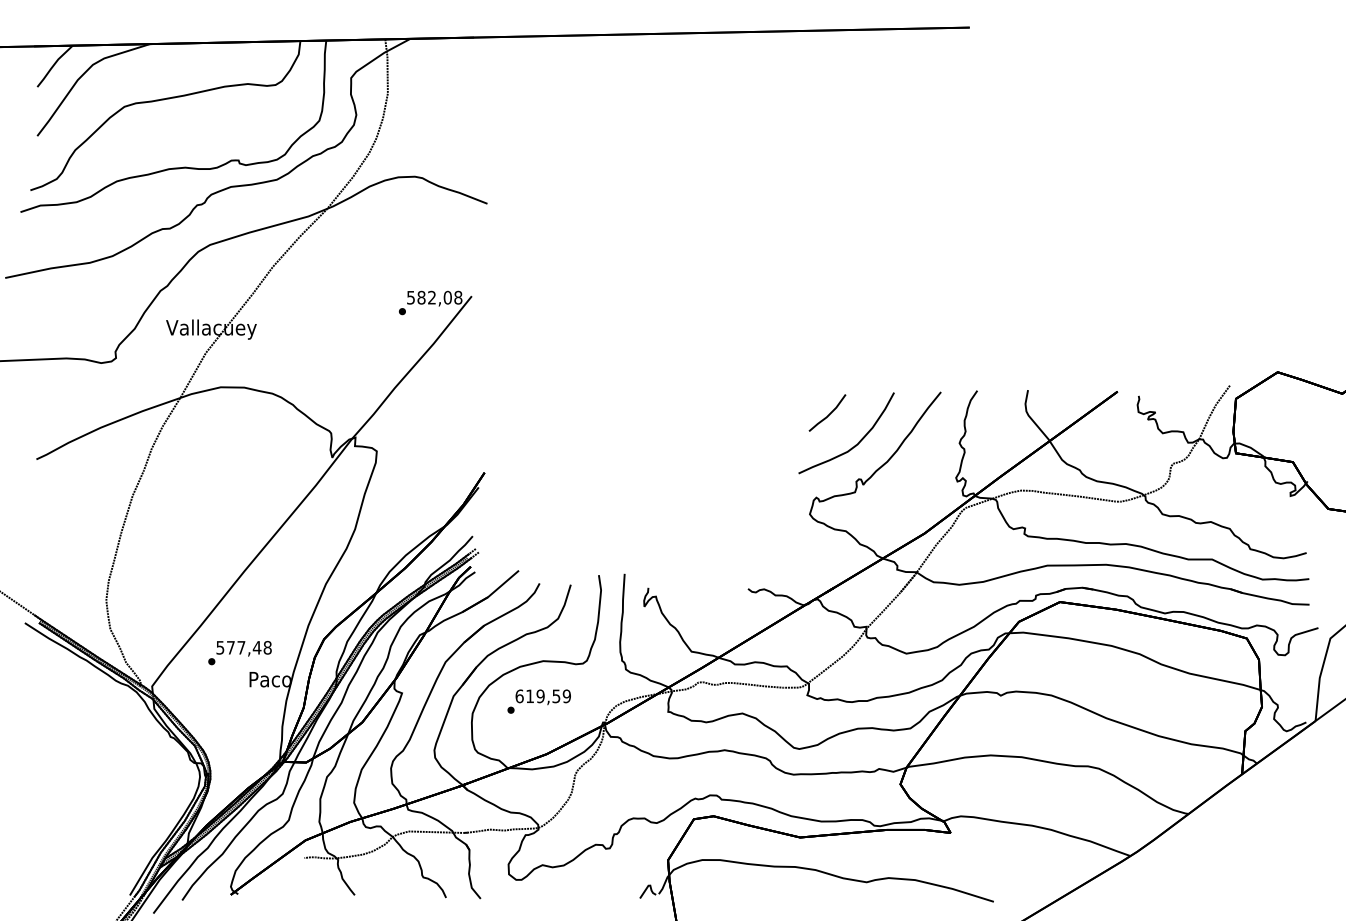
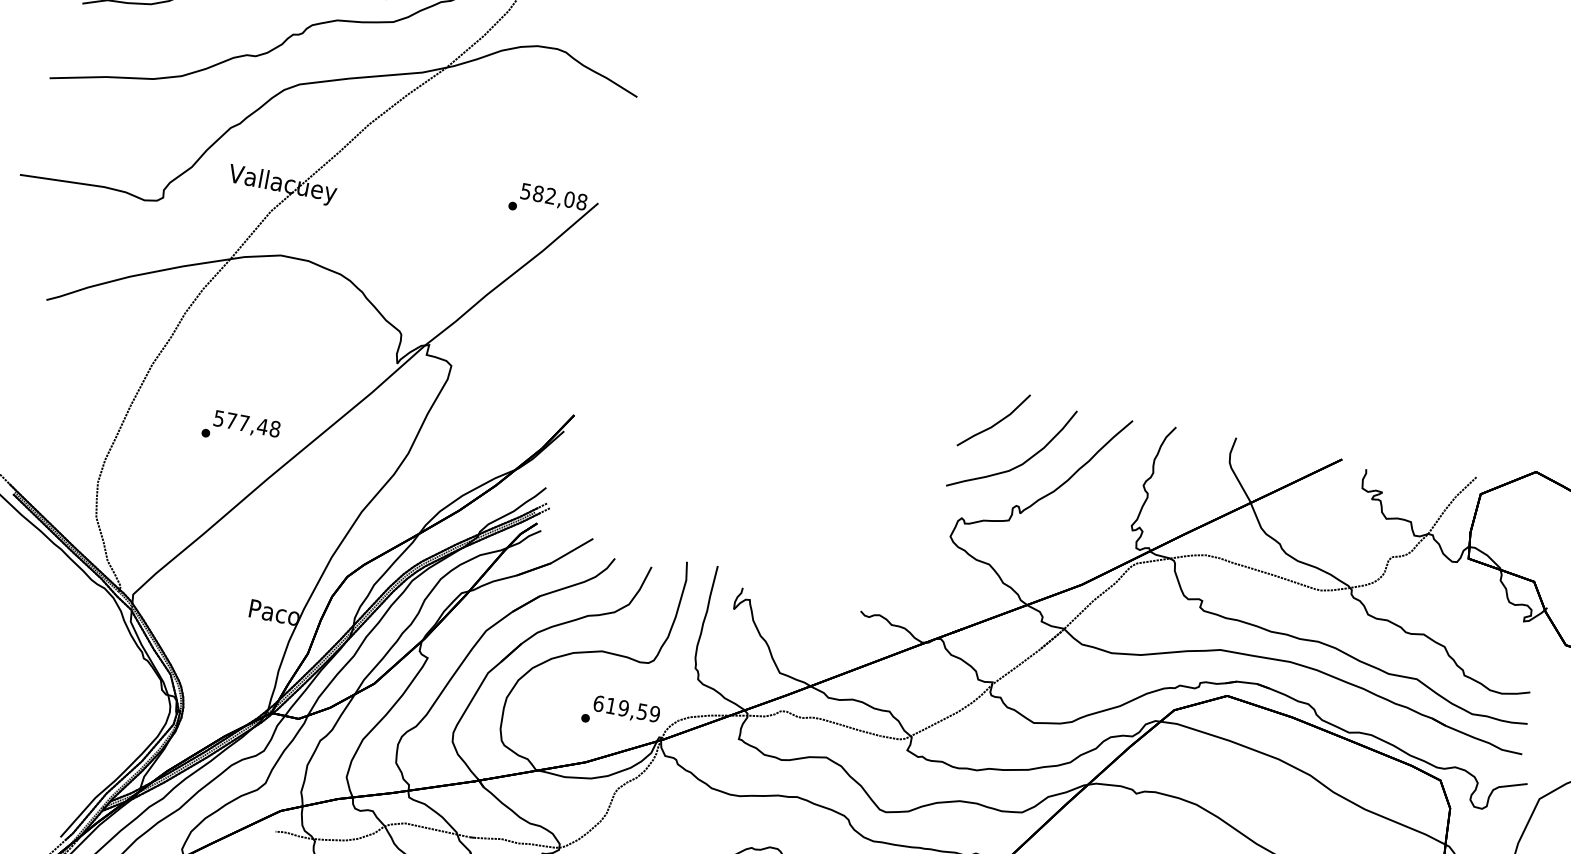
part: (827, 412) -> (993, 419), size x1.43
text: (239, 653) -> (240, 429), moved
text: (538, 701) -> (620, 714), moved

